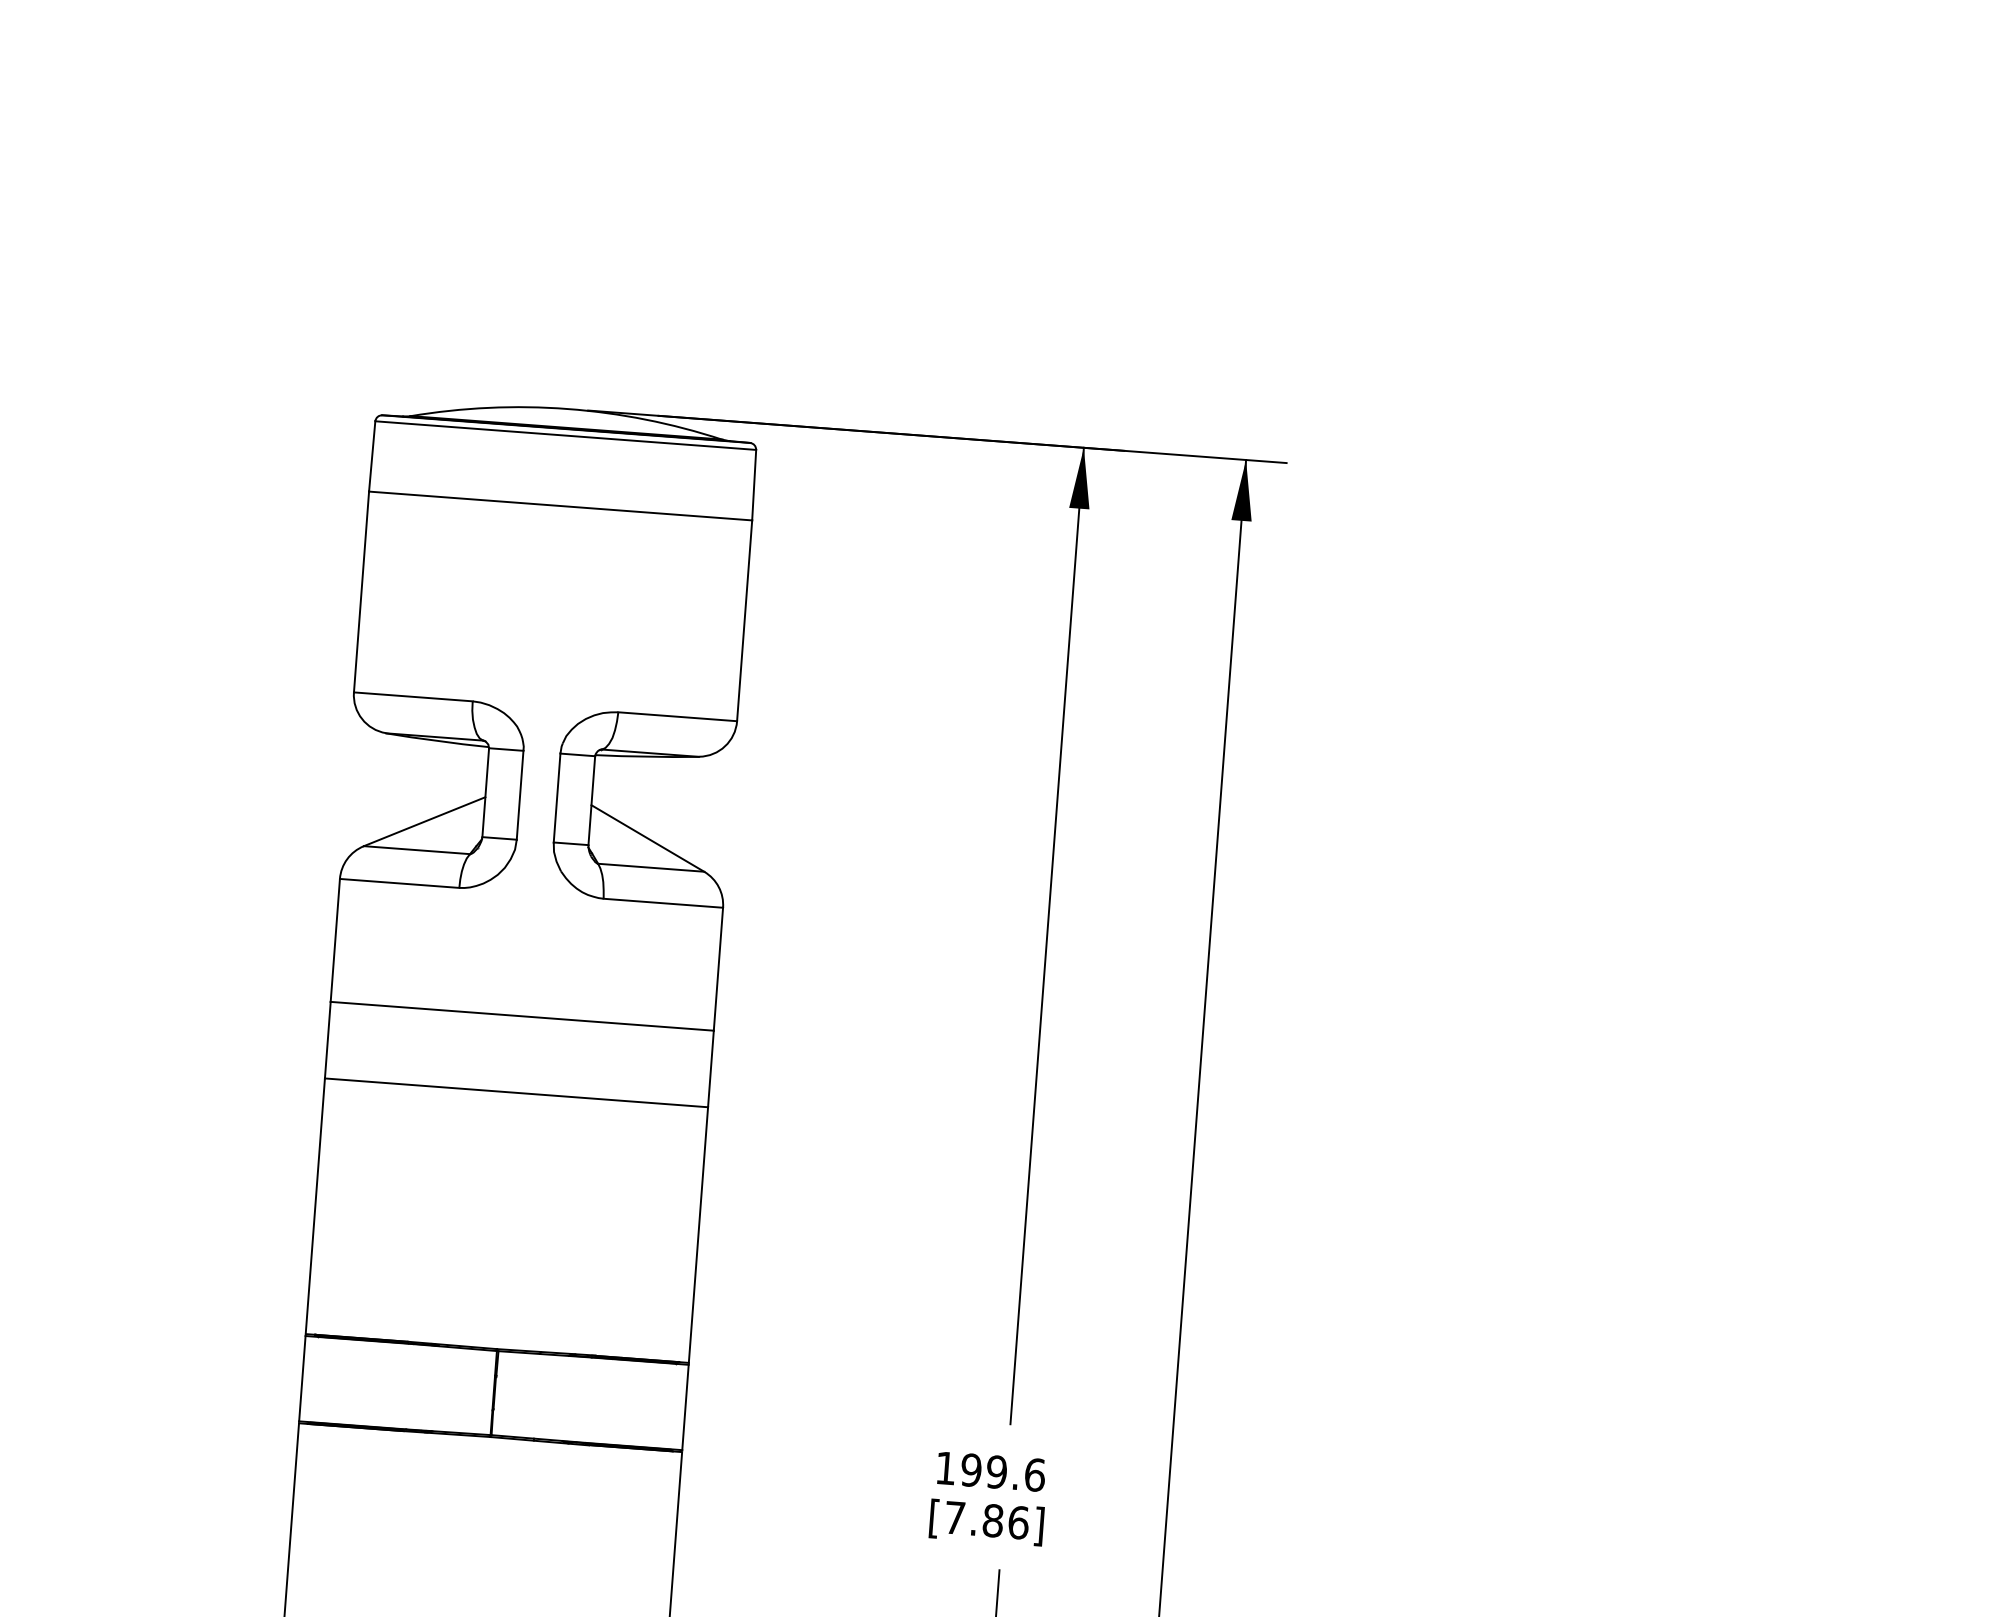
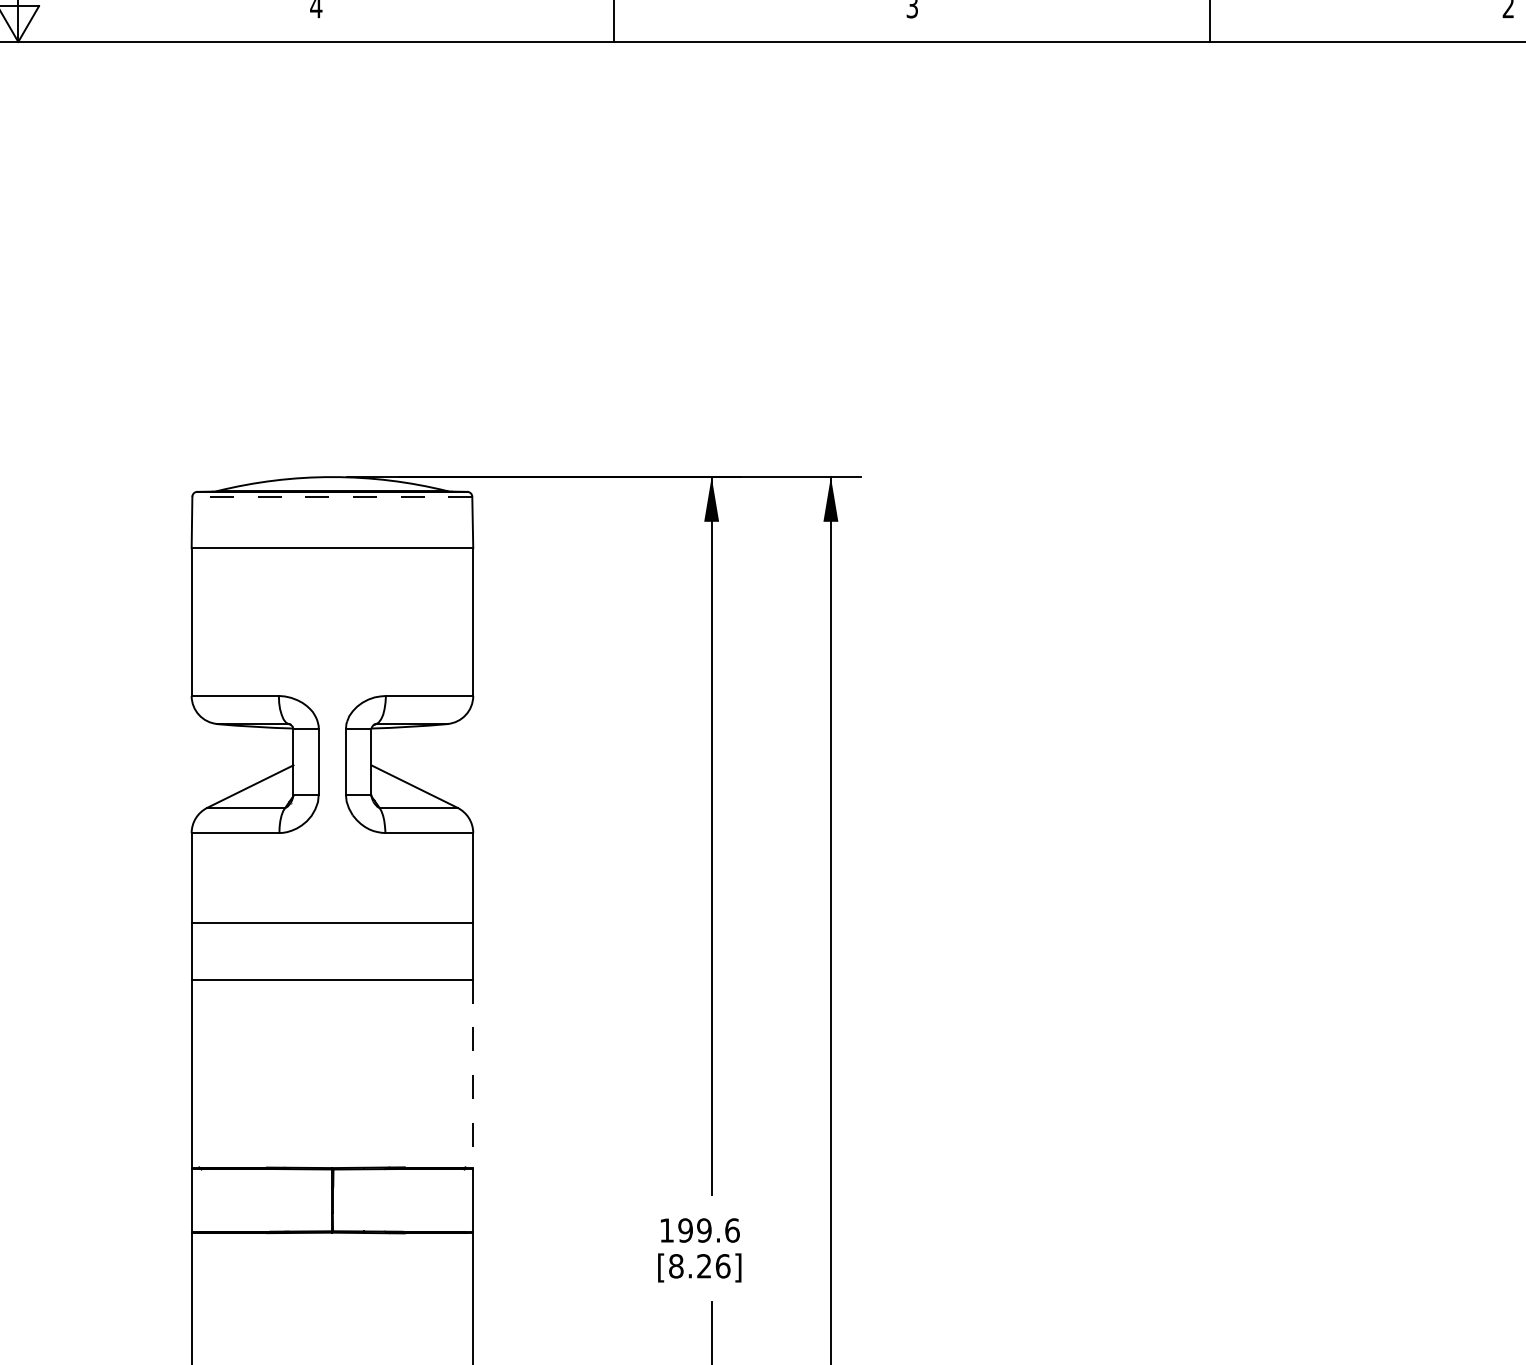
line: (565, 435) -> (332, 496), solid -> dashed
line: (698, 1234) -> (473, 1073), solid -> dashed
text: (974, 1519) -> (690, 1266), [7.86] -> [8.26]

